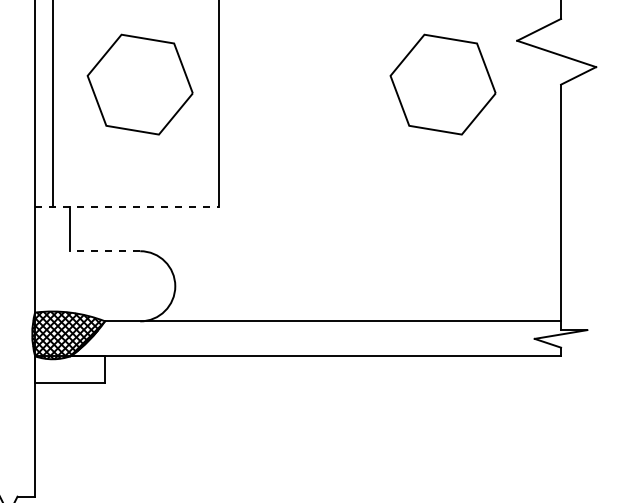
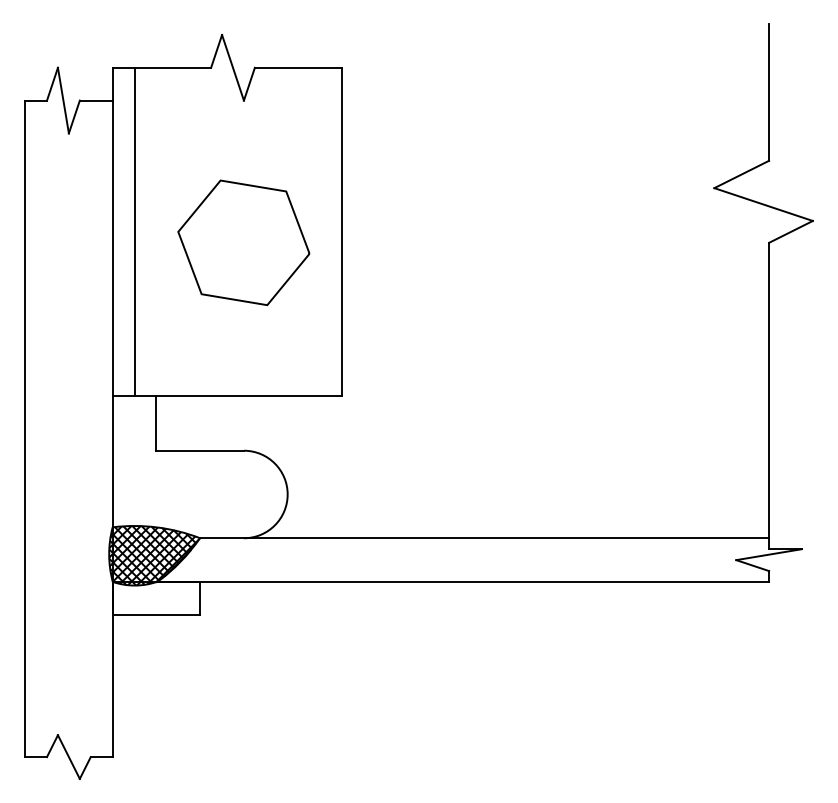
part: (442, 84) -> (621, 242), removed
line: (127, 207) -> (227, 396), dashed -> solid
line: (105, 251) -> (200, 450), dashed -> solid

